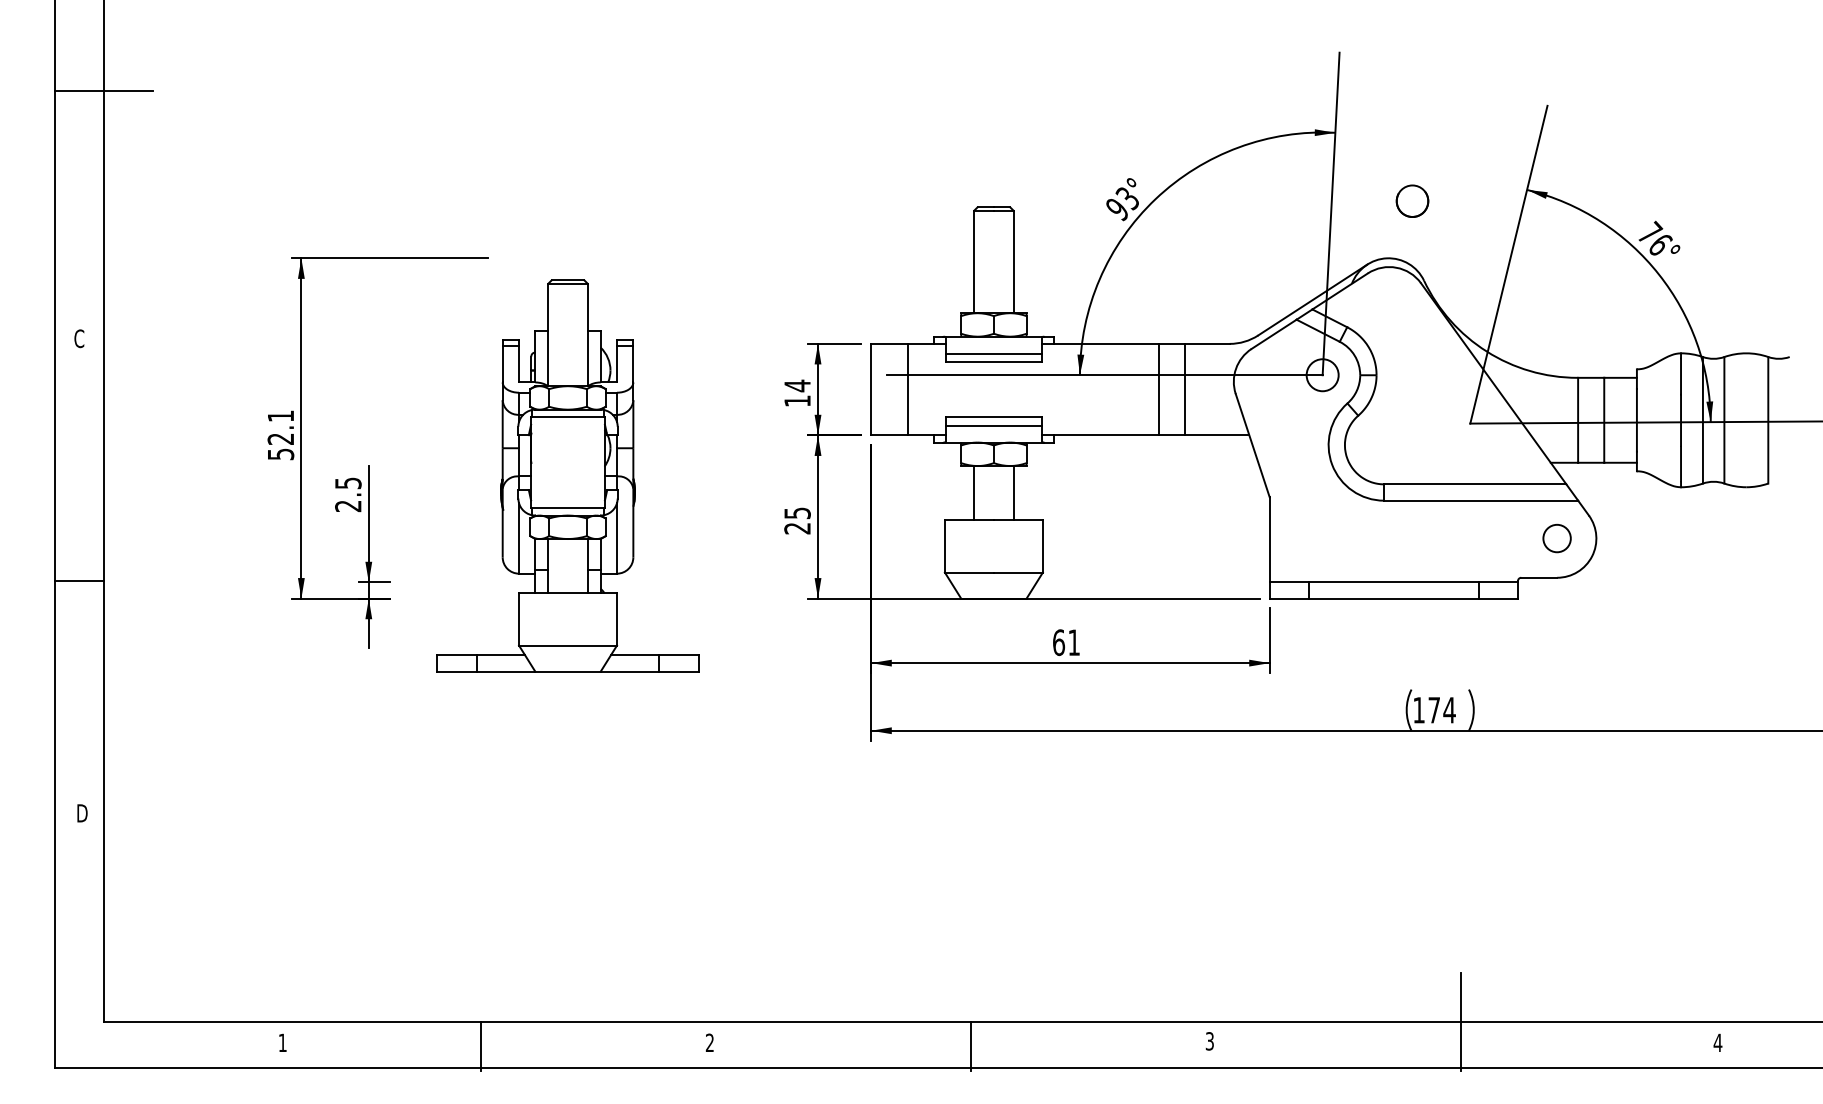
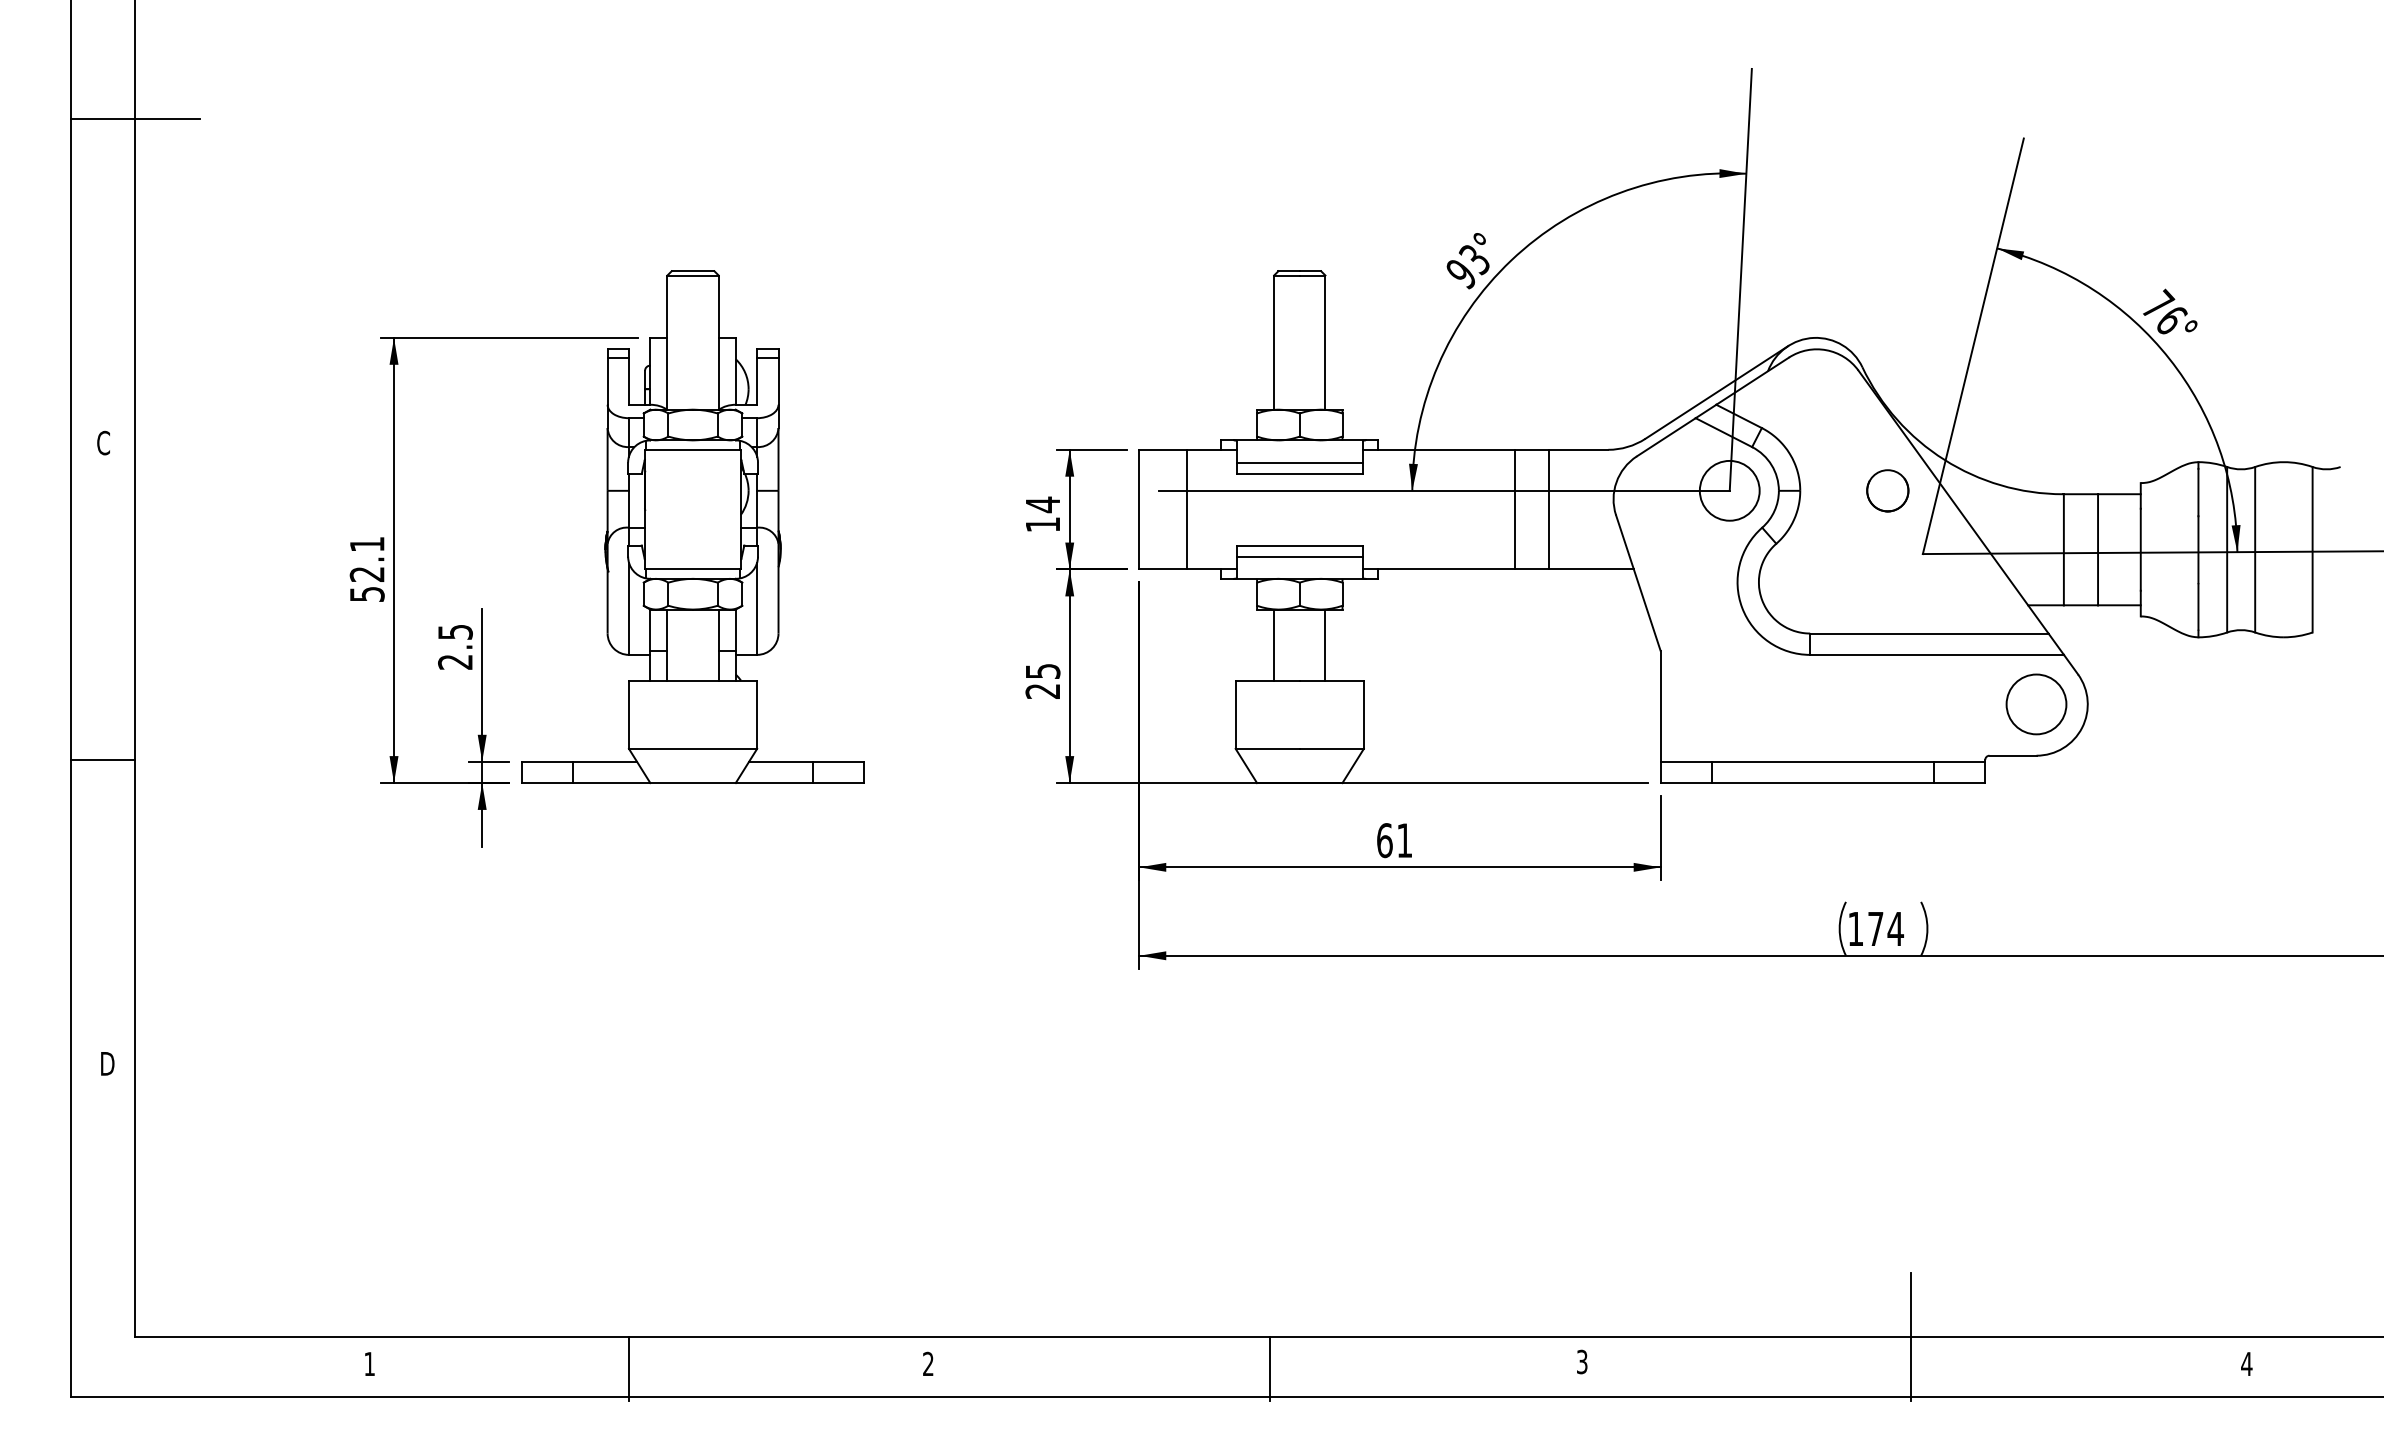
part: (1412, 200) -> (1887, 489), moved
circle: (1322, 375) -> (1729, 491), size x1.43
part: (567, 475) -> (692, 526), moved
circle: (1556, 538) -> (2035, 704), size x1.67

